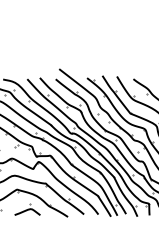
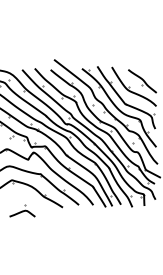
part: (27, 208) -> (22, 210), moved

